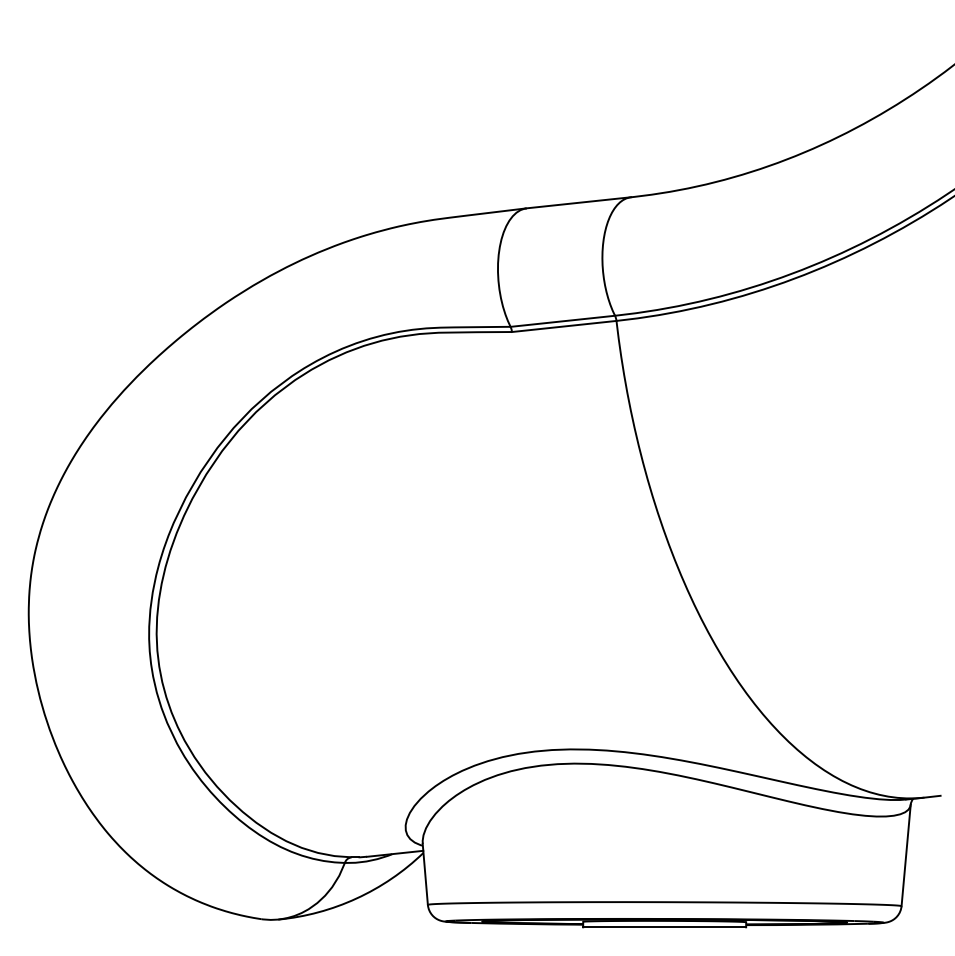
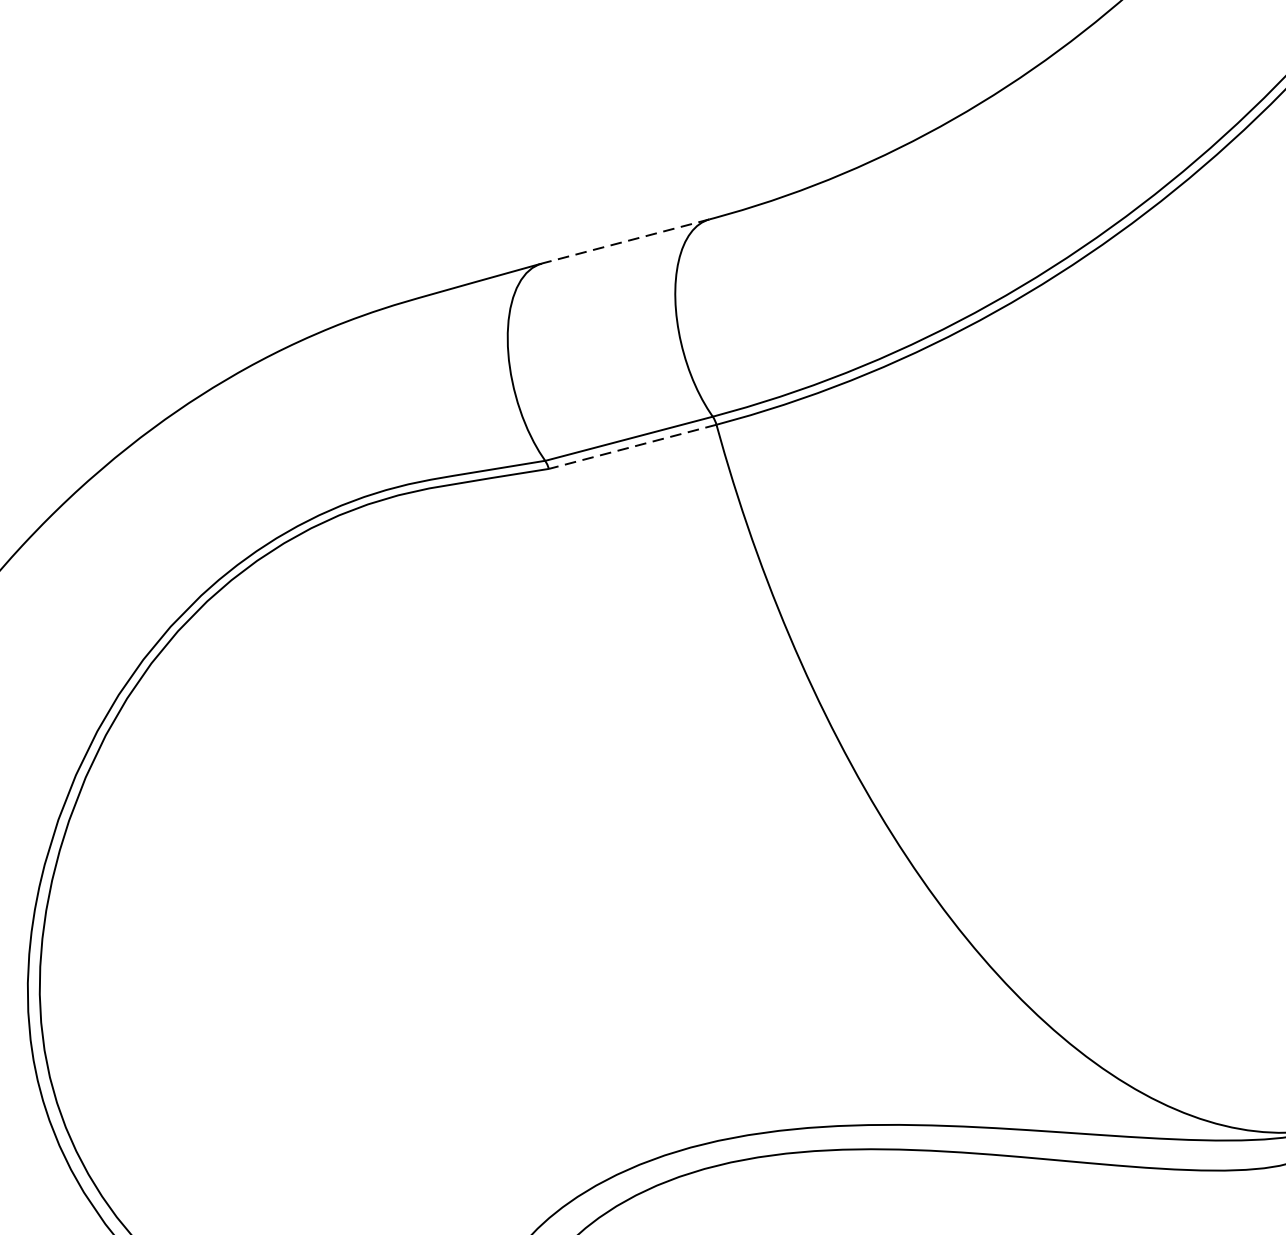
line: (578, 202) -> (624, 241), solid -> dashed
line: (564, 326) -> (633, 446), solid -> dashed

